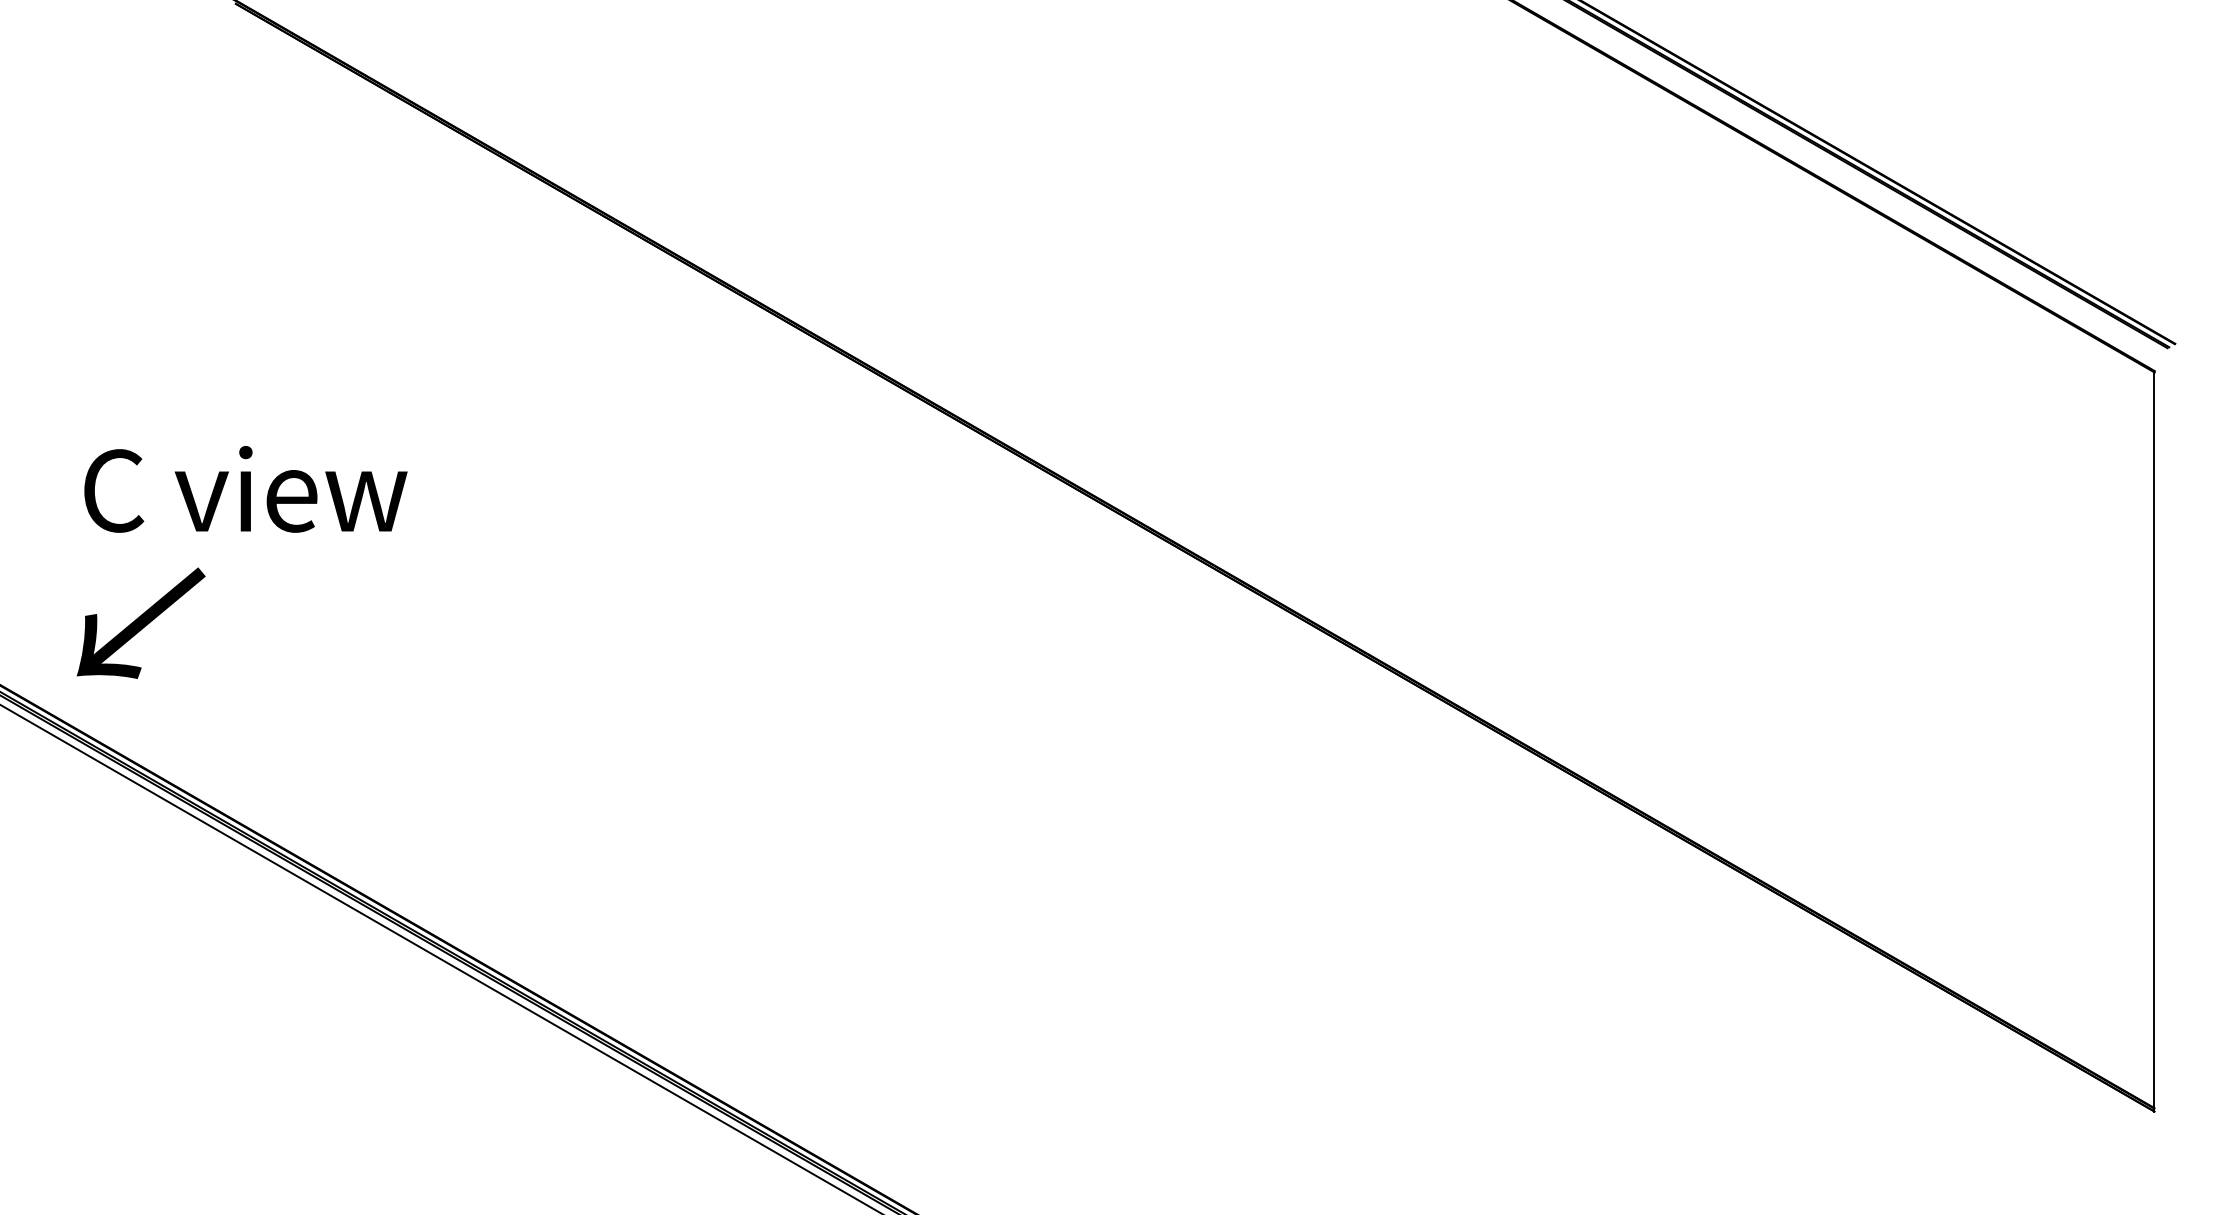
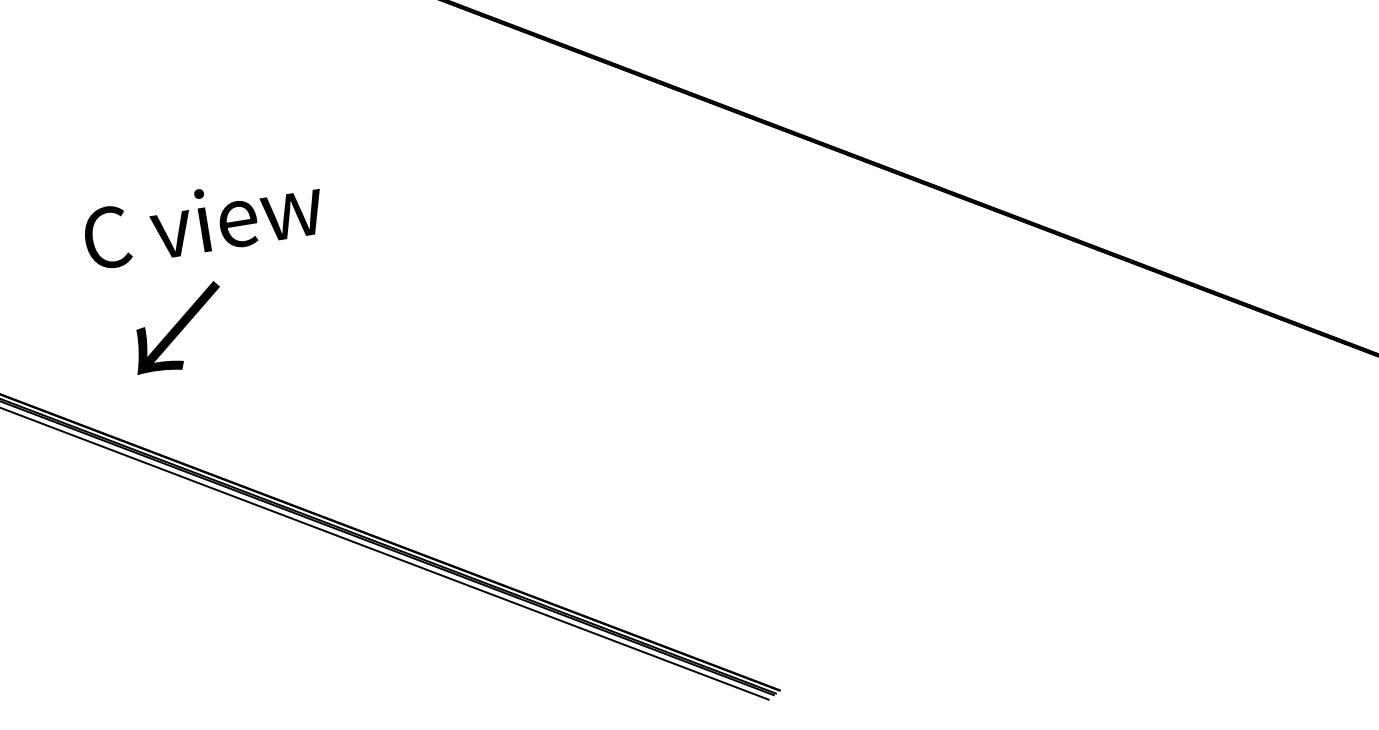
text: (245, 489) -> (203, 221), moved
text: (140, 622) -> (177, 328), moved

